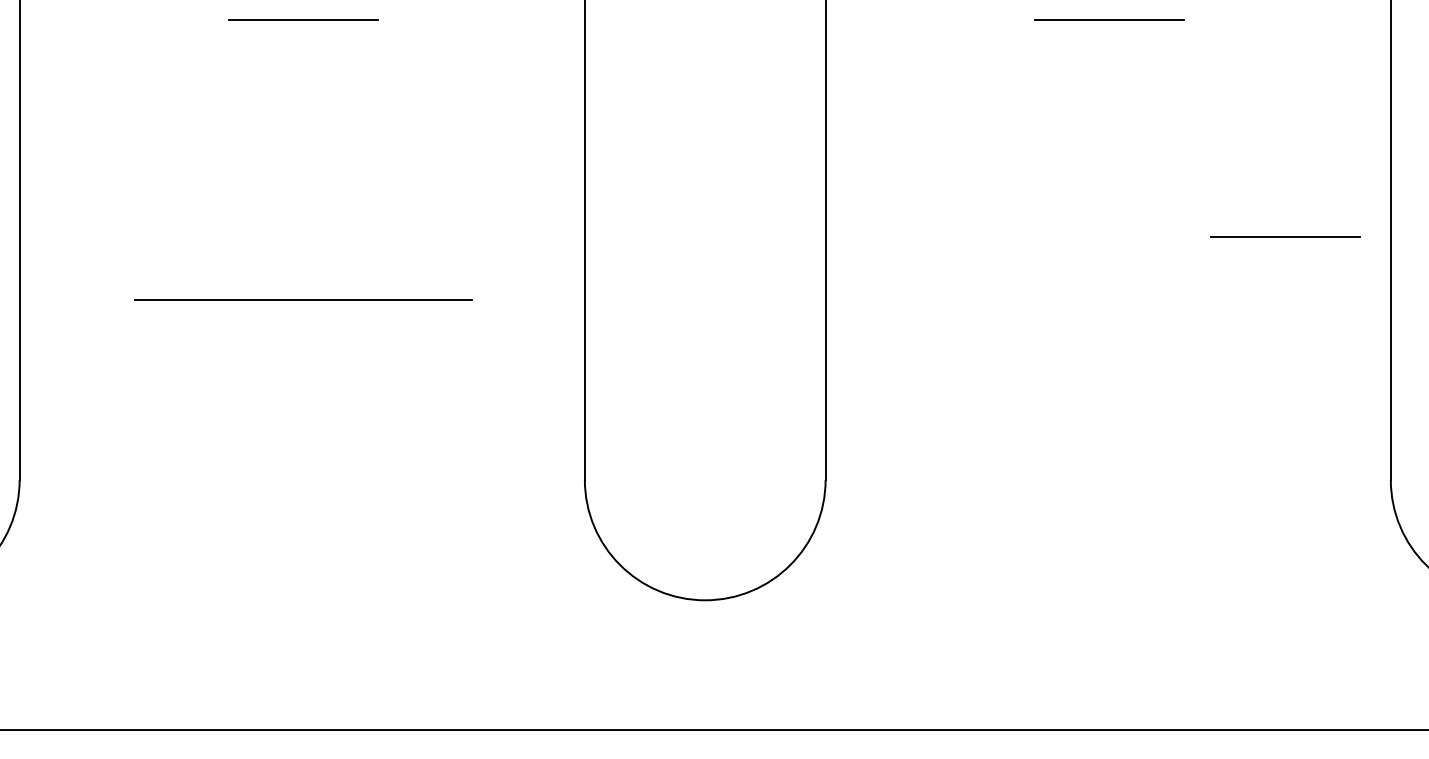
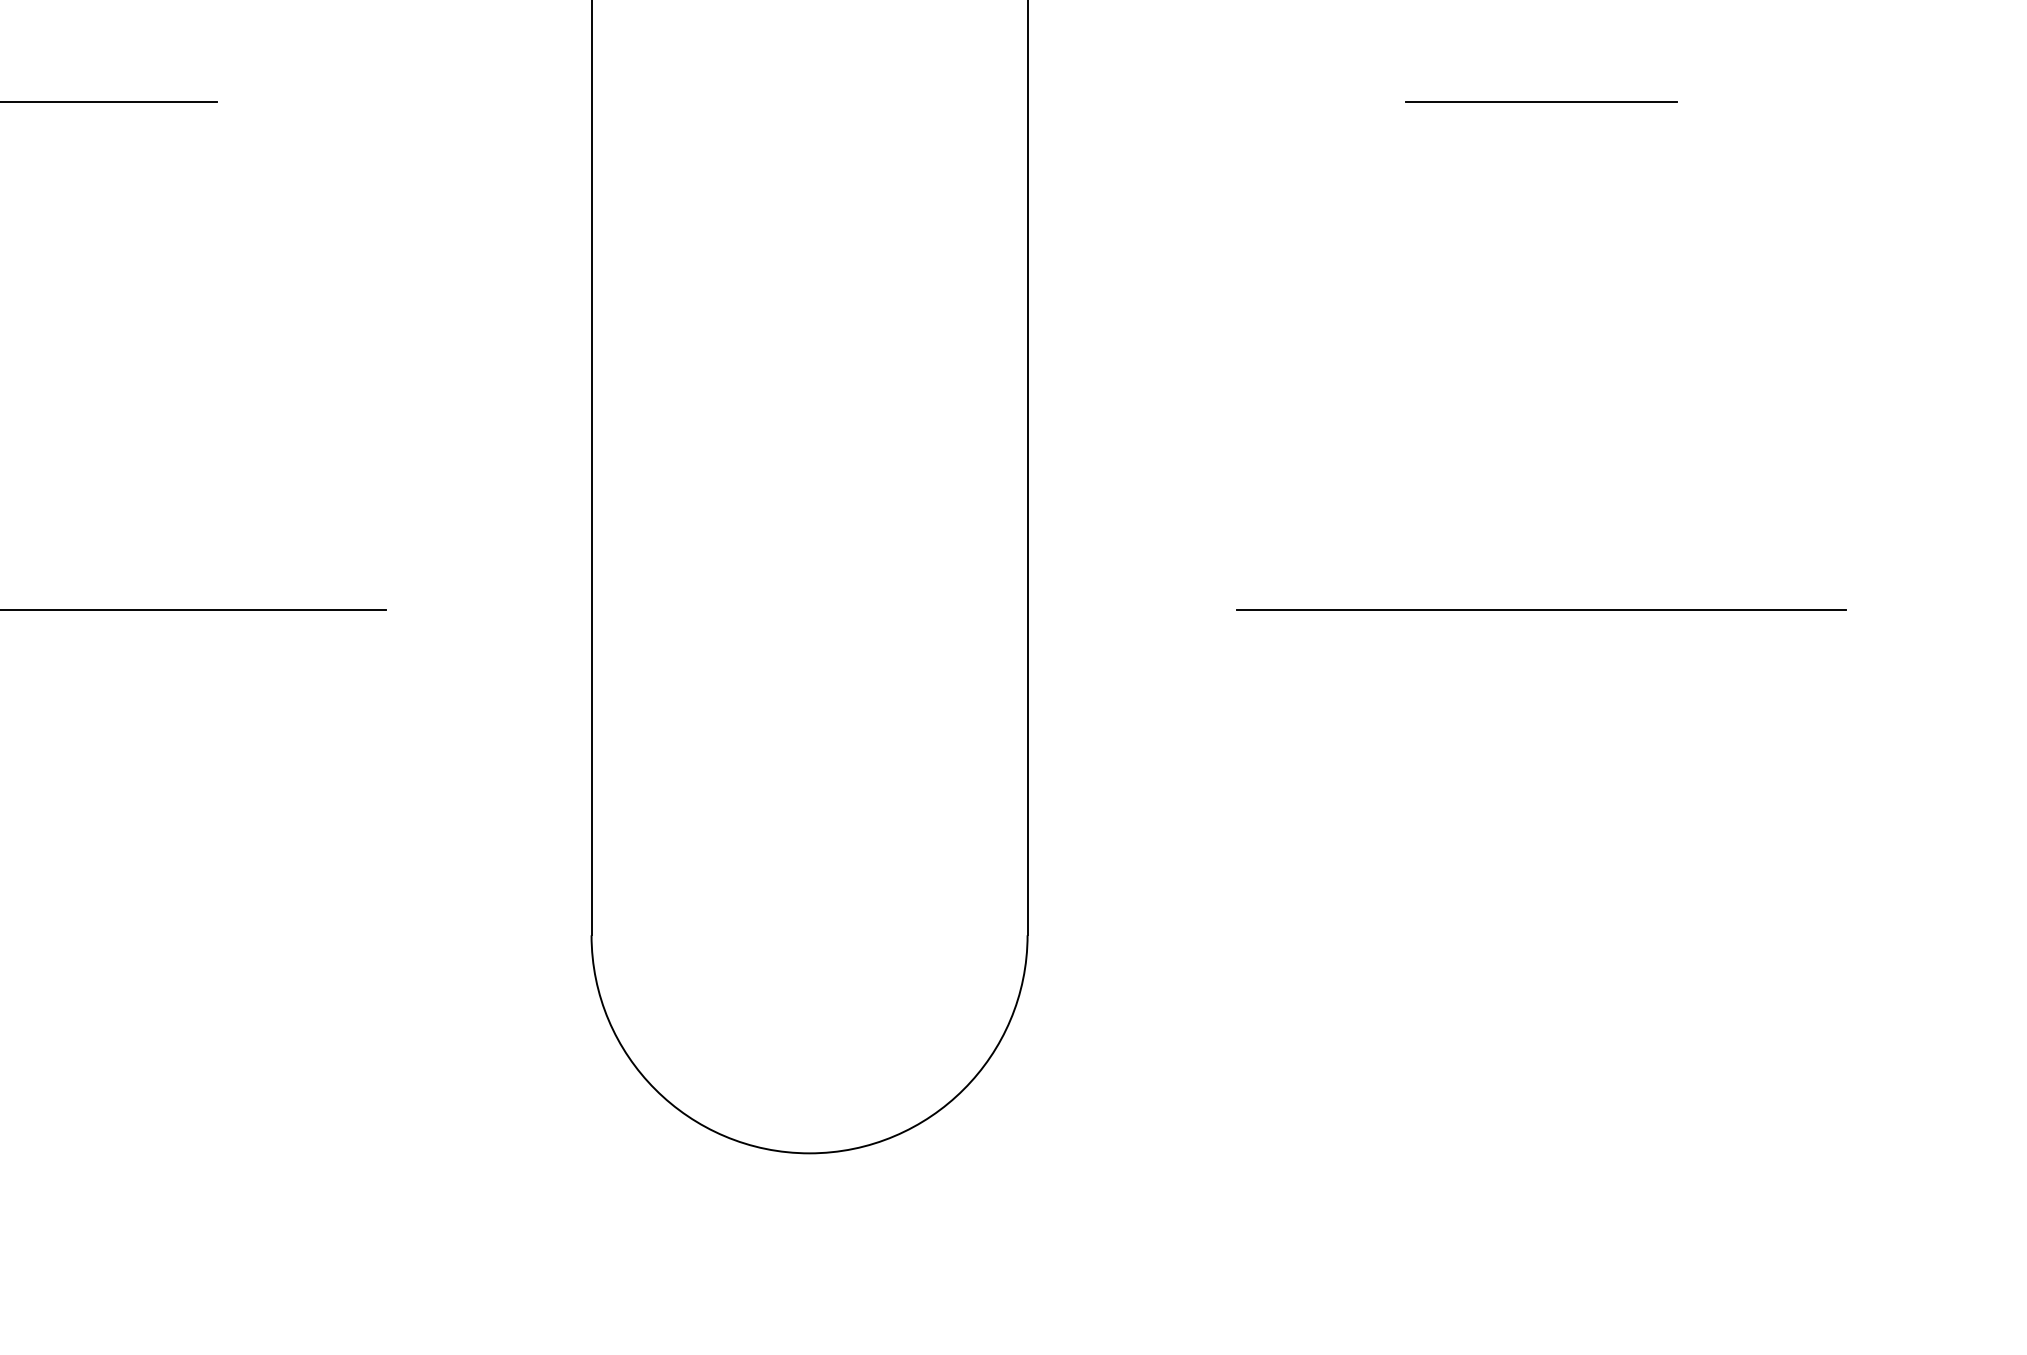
line: (1285, 236) -> (1860, 494), removed
line: (1109, 300) -> (1541, 610), added

